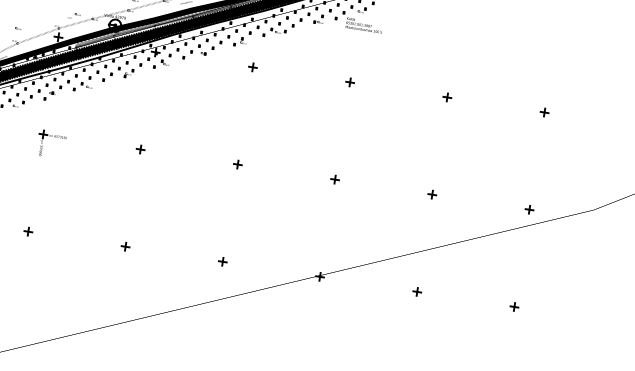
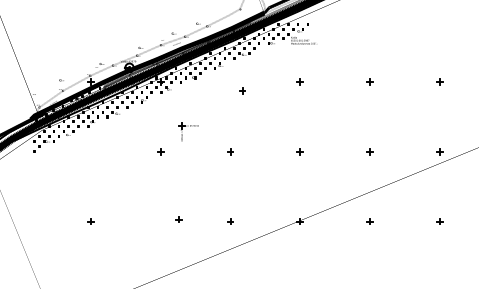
part: (253, 66) -> (242, 90), moved
part: (51, 143) -> (188, 131), moved
part: (125, 246) -> (178, 219), moved

